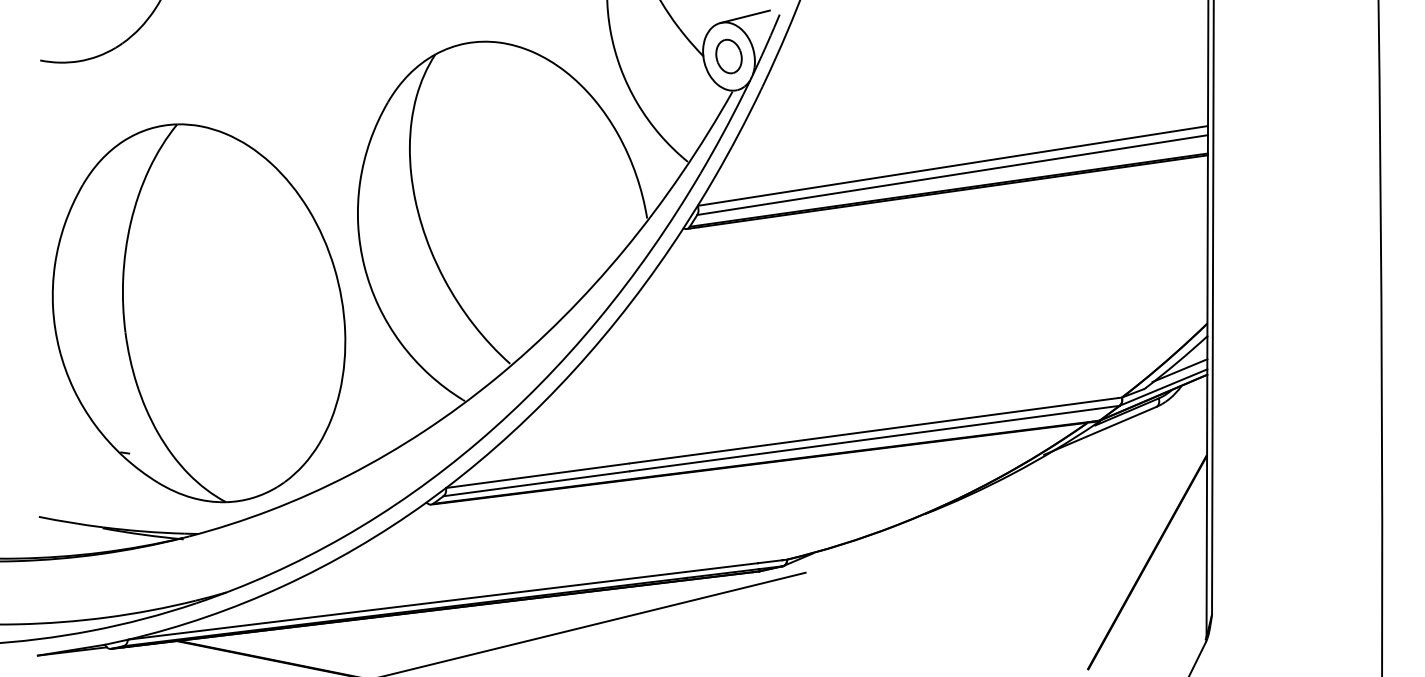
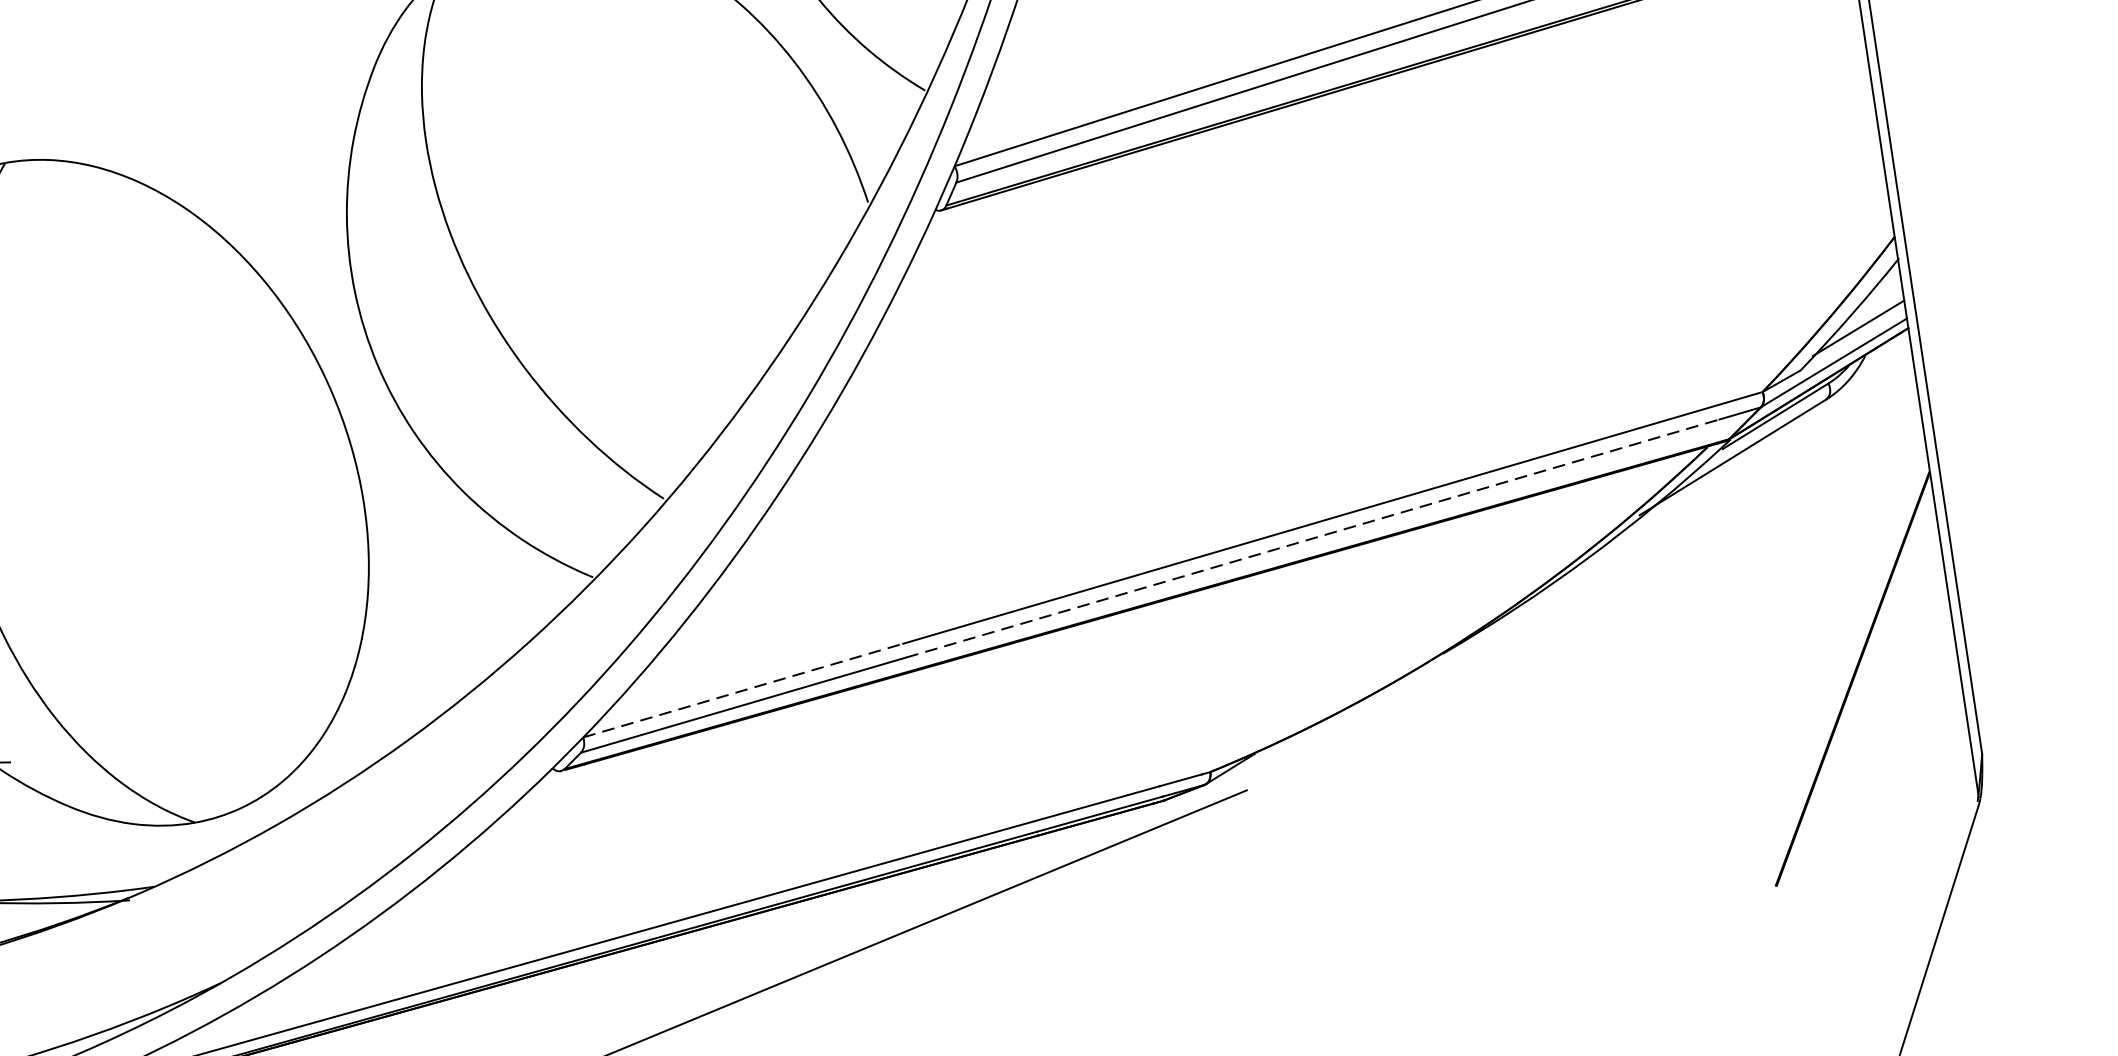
line: (863, 440) -> (1313, 538), solid -> dashed
line: (537, 475) -> (742, 690), solid -> dashed

